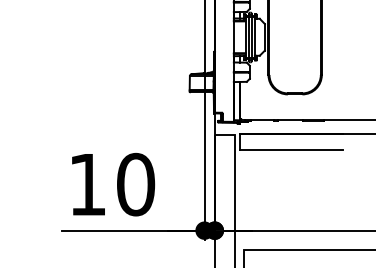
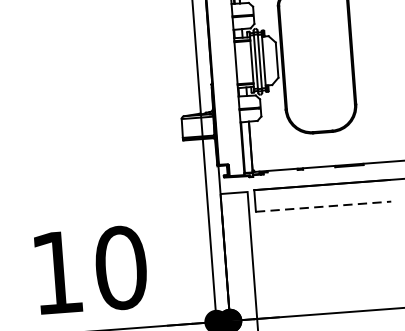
line: (292, 150) -> (324, 207), solid -> dashed

